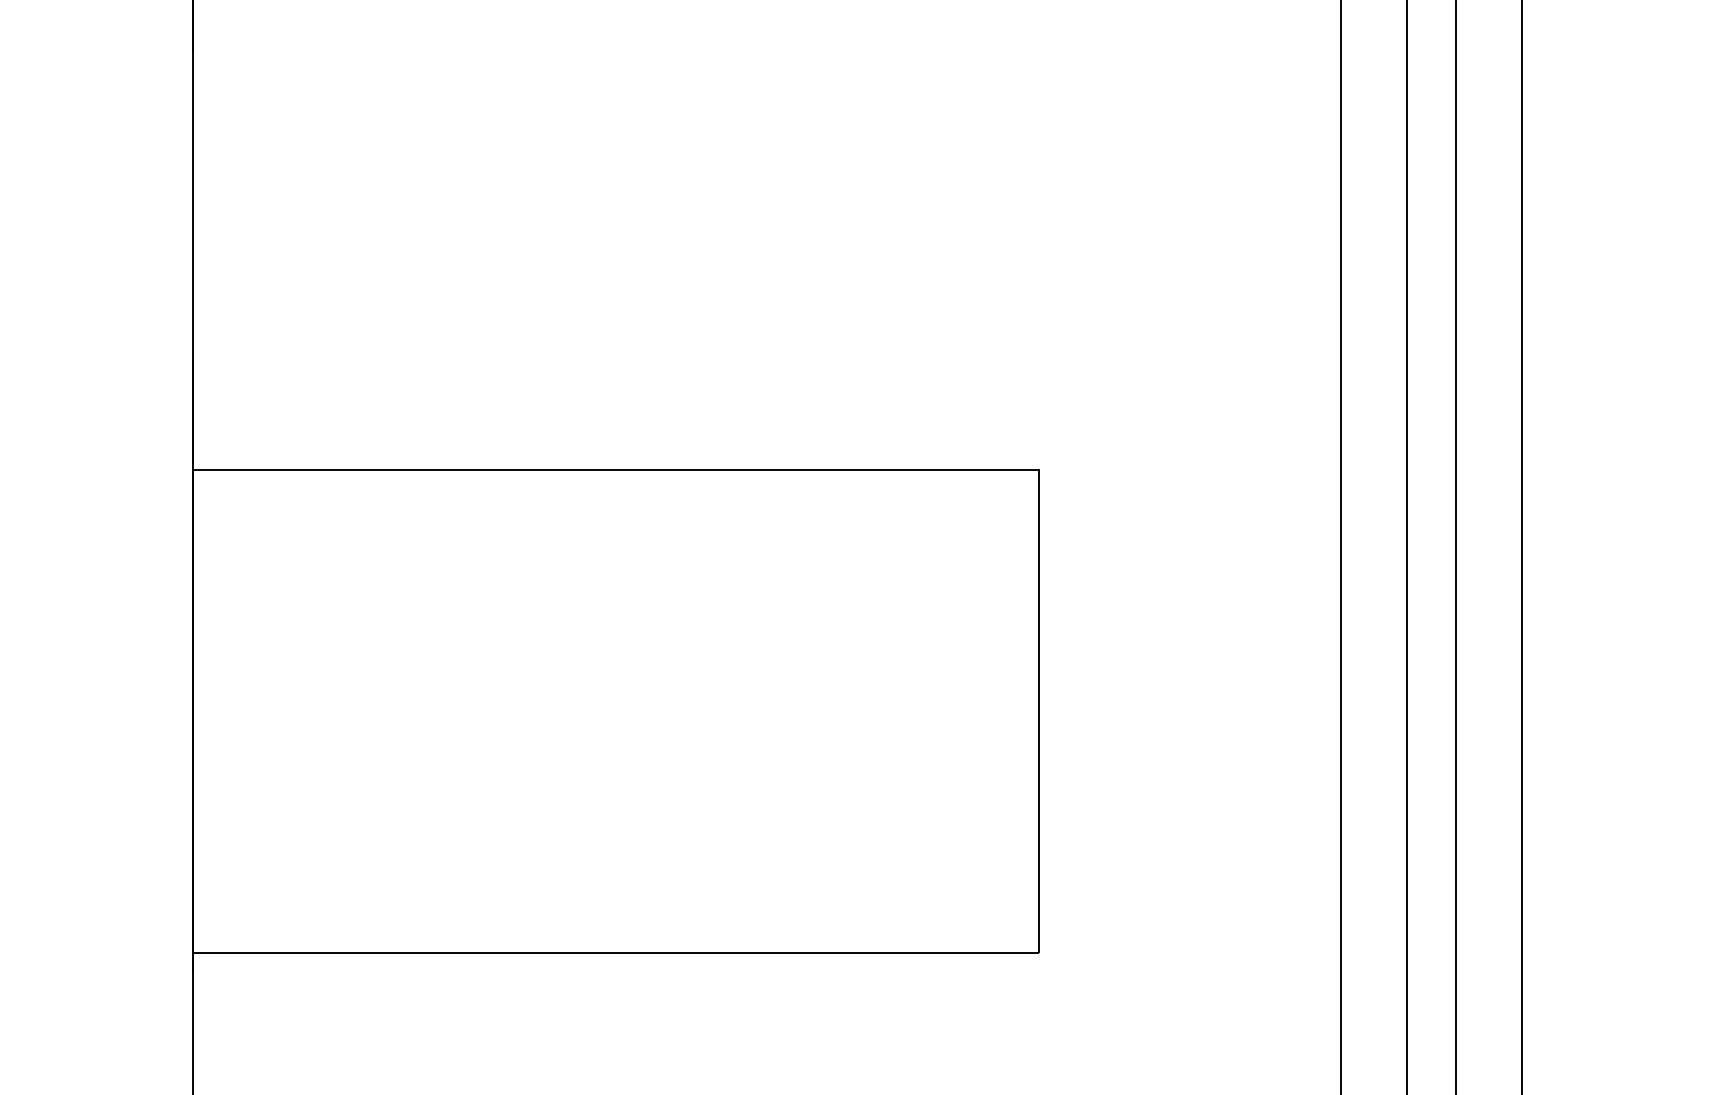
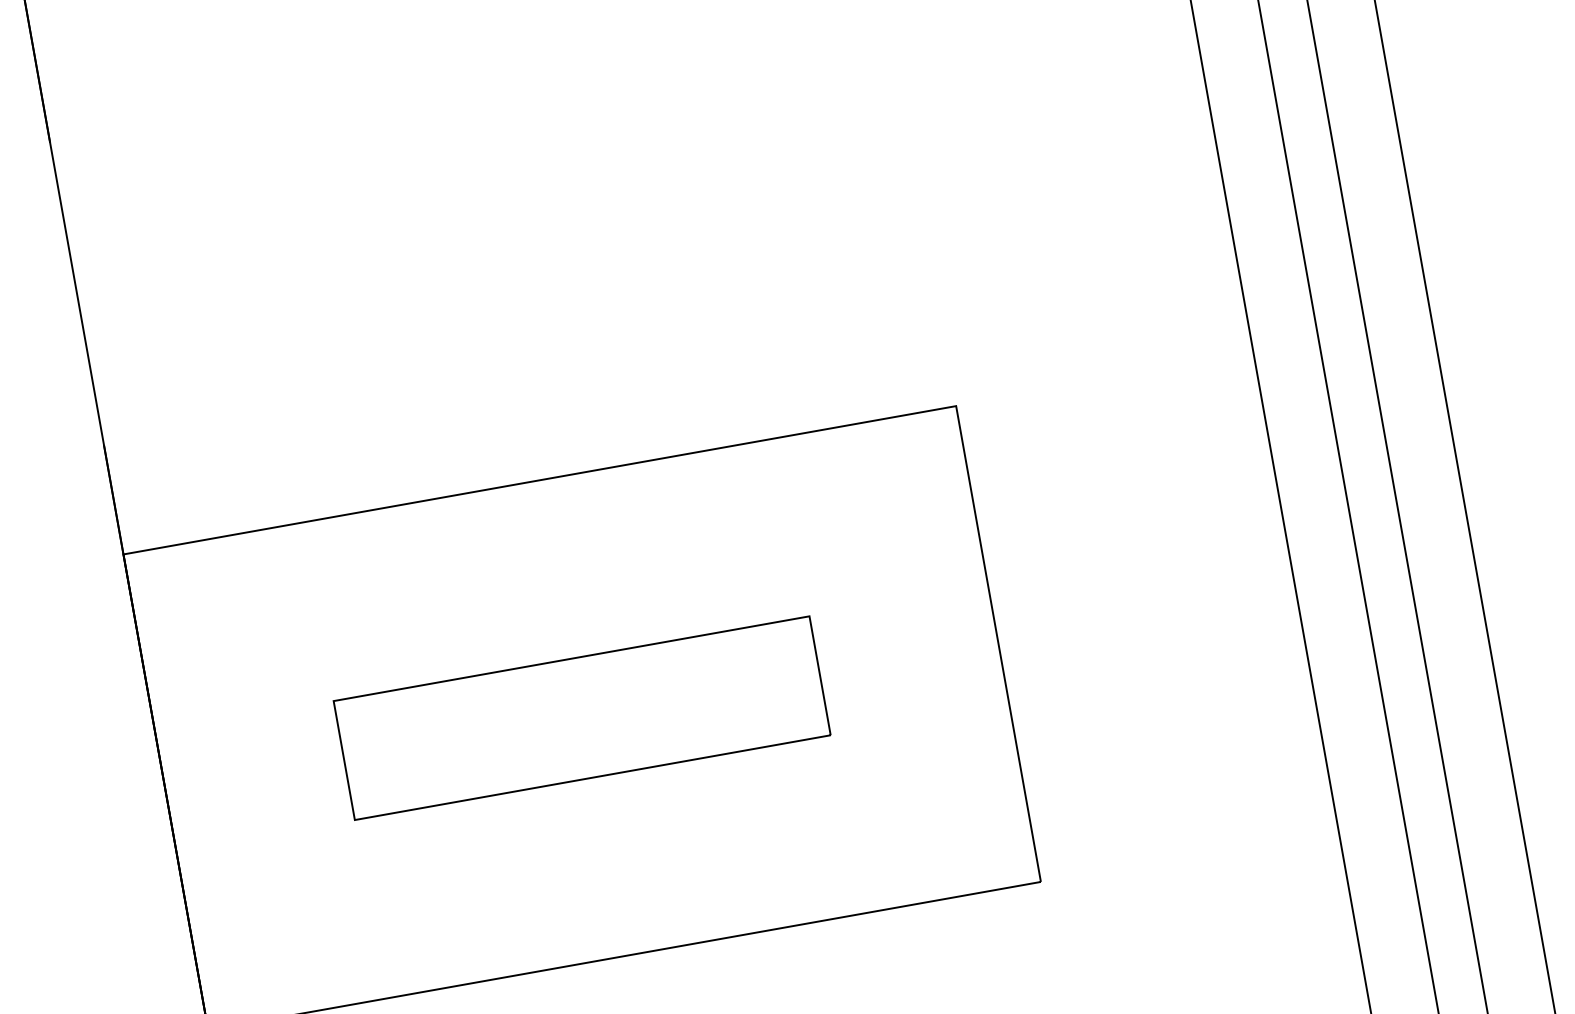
part: (615, 711) -> (581, 718), added

